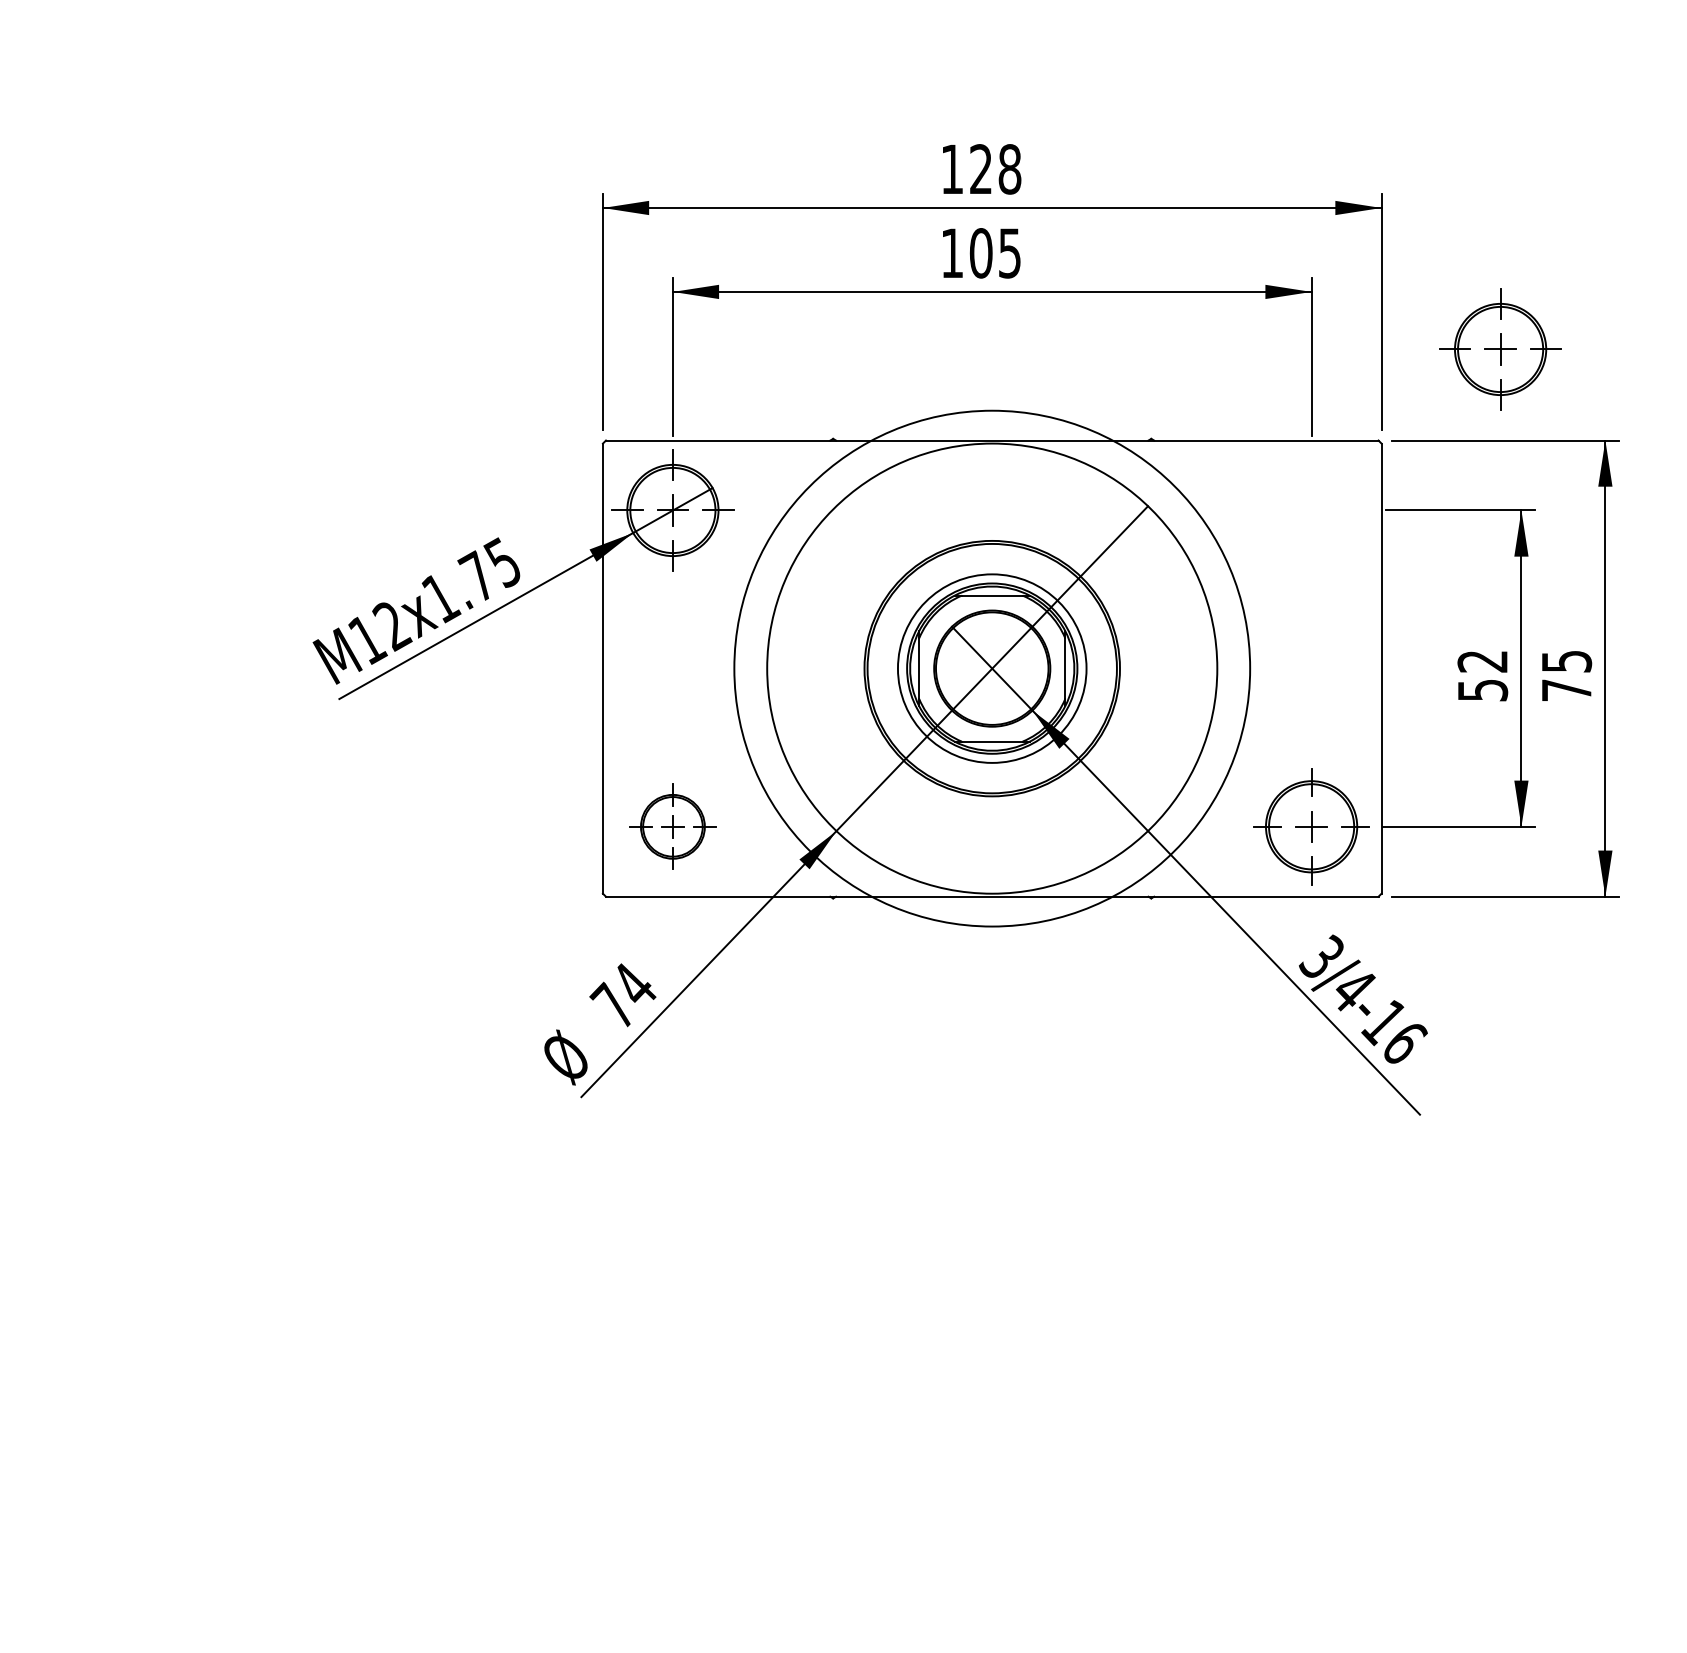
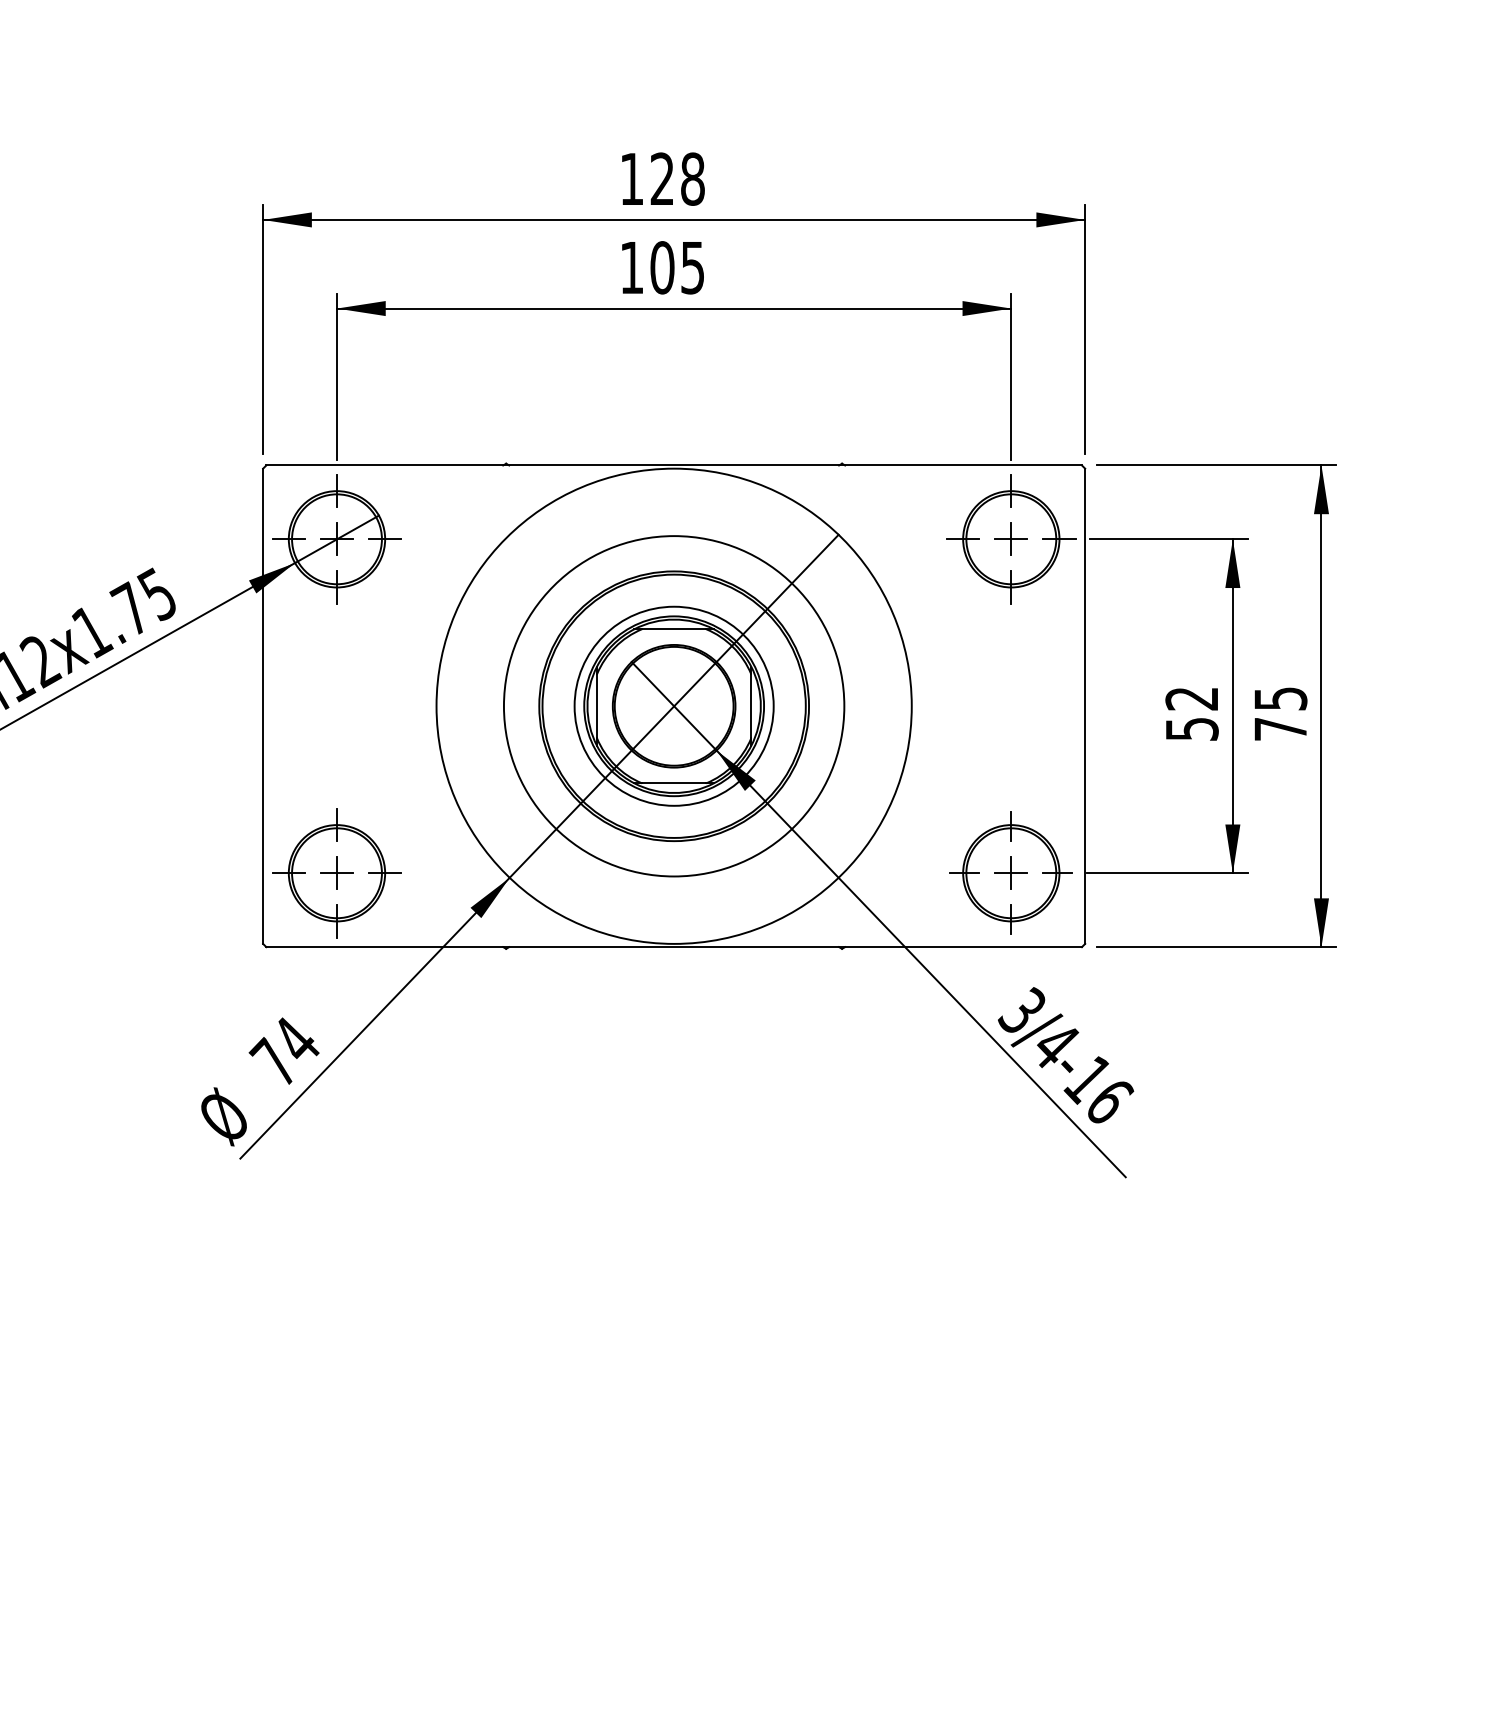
part: (1500, 349) -> (1011, 539), moved
circle: (992, 668) -> (674, 706), size x0.62
part: (672, 826) -> (336, 872), size x1.43

